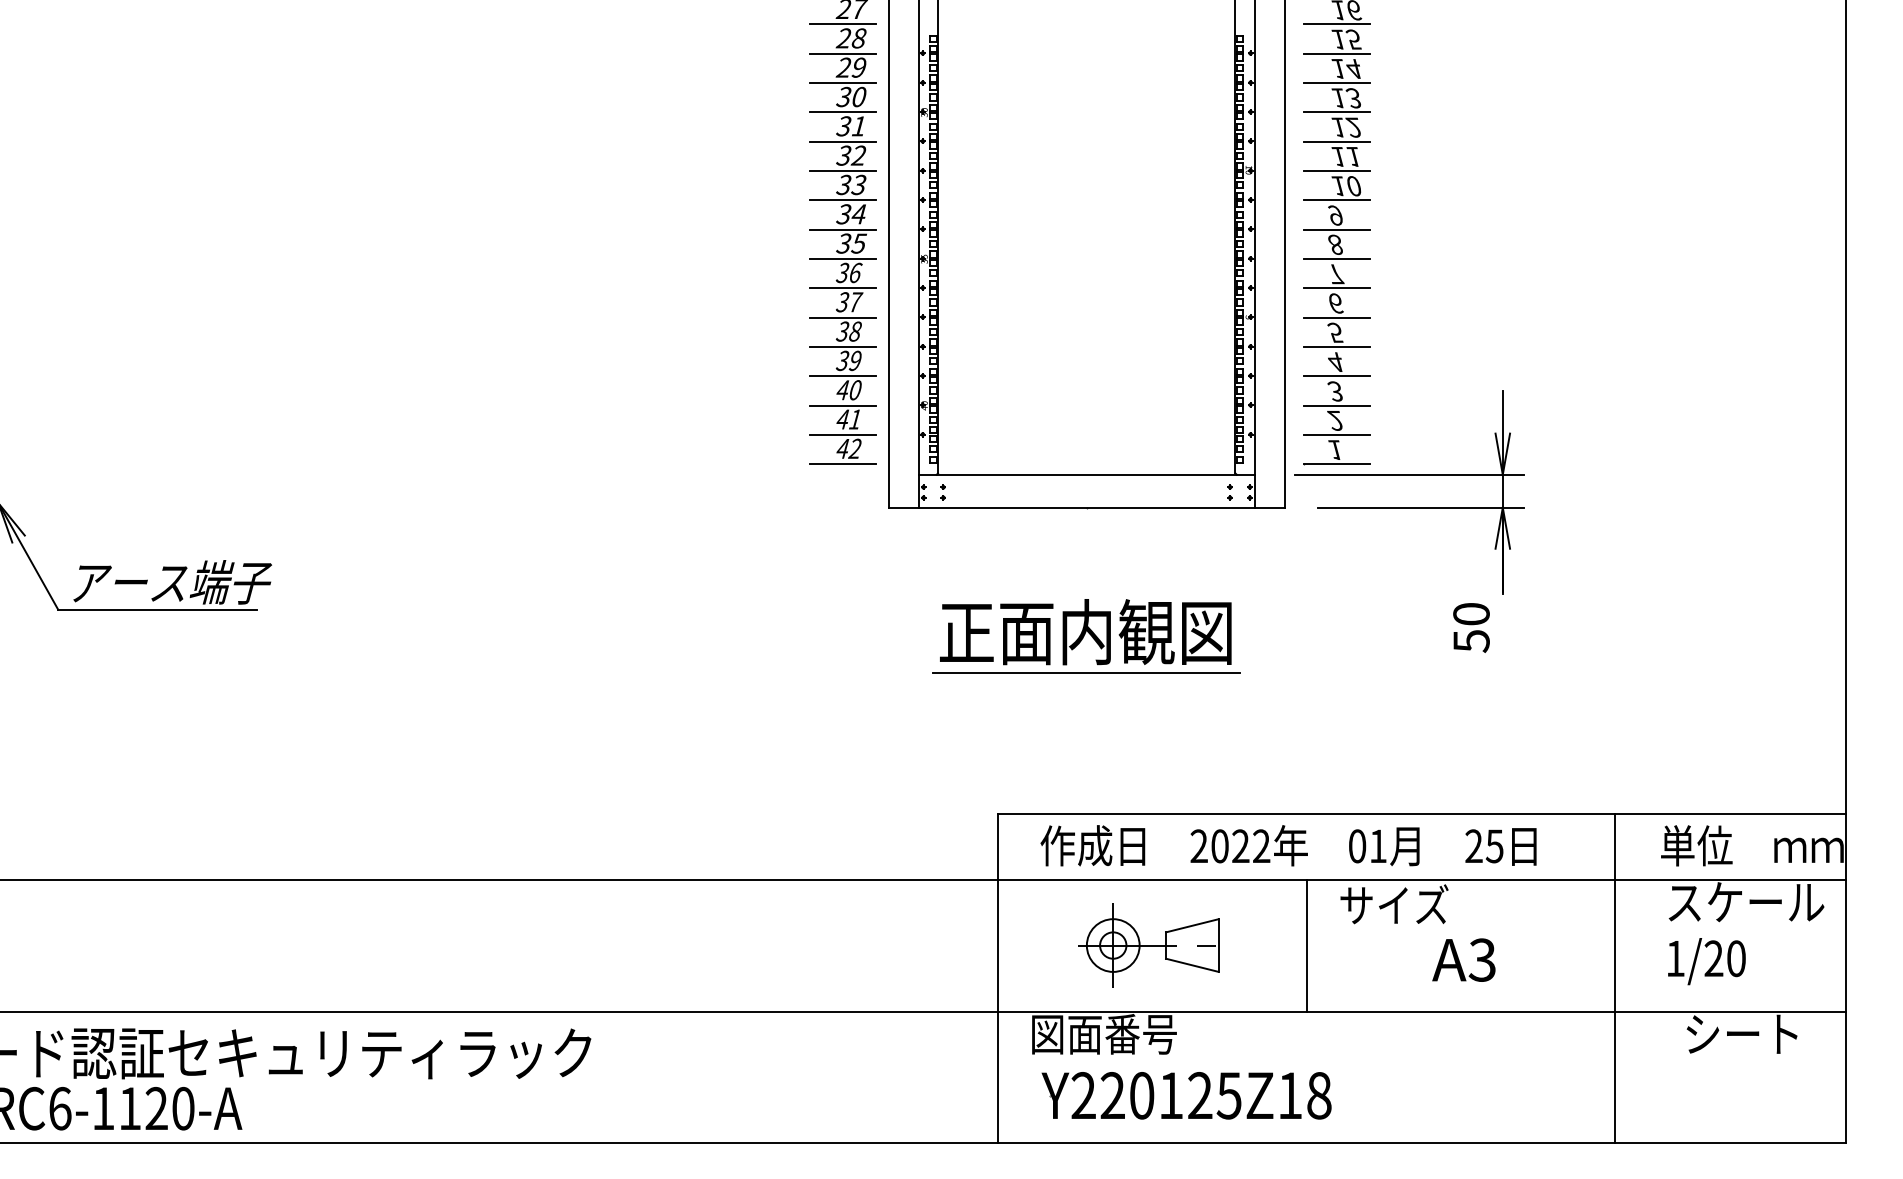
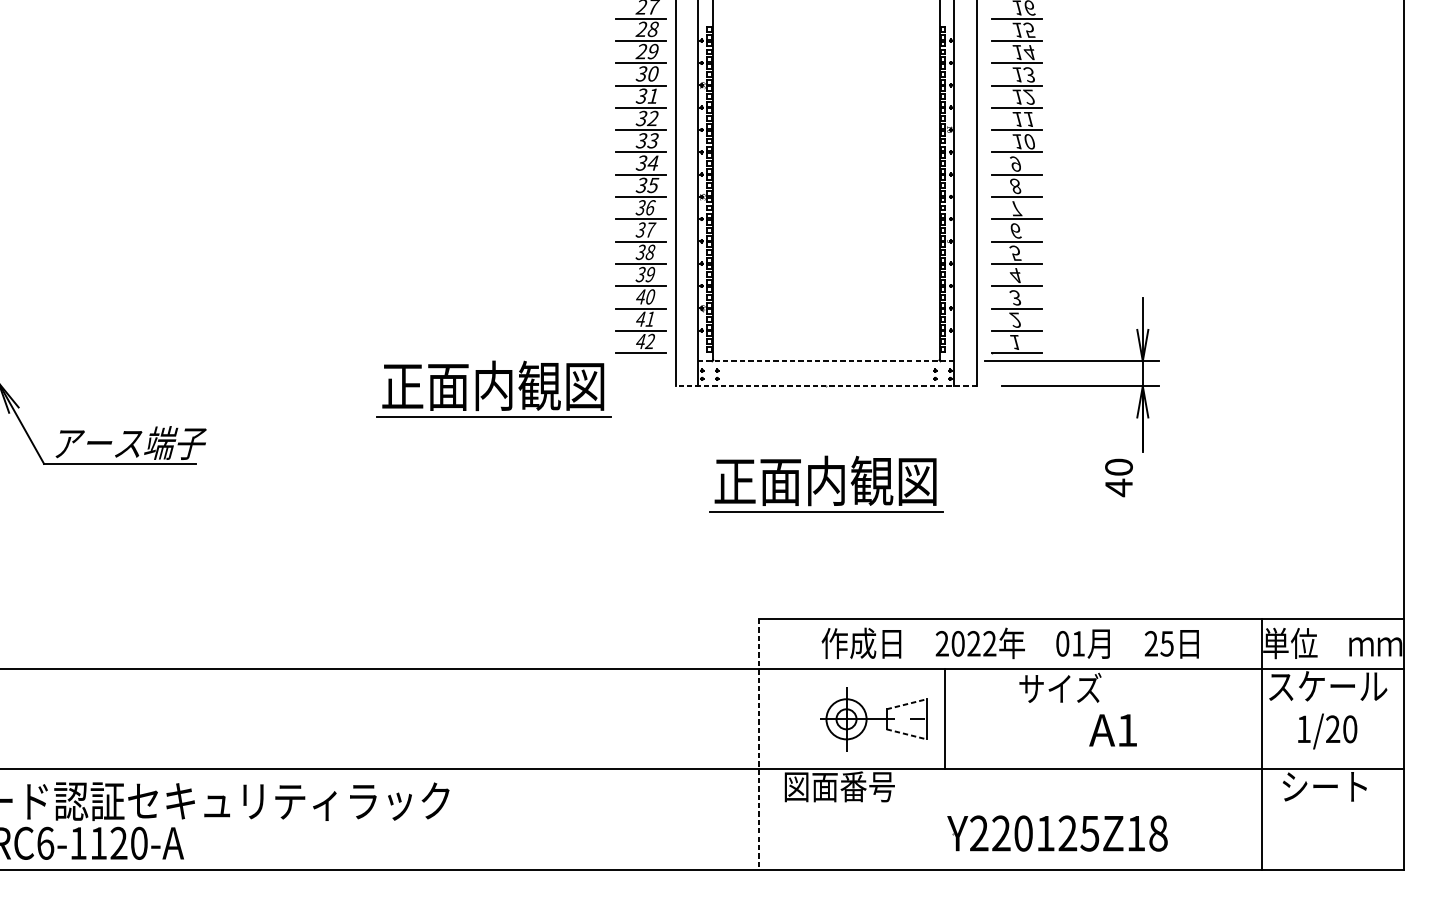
line: (1086, 474) -> (826, 361), solid -> dashed
line: (1086, 507) -> (826, 386), solid -> dashed
part: (649, 511) -> (493, 389), added
text: (1471, 641) -> (1119, 488), 50 -> 40
text: (1288, 845) -> (1010, 643), moved
line: (1192, 925) -> (906, 704), solid -> dashed
line: (1306, 945) -> (944, 719), moved
text: (1481, 959) -> (1126, 729), A3 -> A1
text: (1706, 961) -> (1327, 731), moved
line: (1192, 965) -> (906, 734), solid -> dashed
line: (998, 978) -> (759, 744), solid -> dashed
line: (1615, 978) -> (1262, 744), moved
part: (1174, 1095) -> (1048, 833), moved

